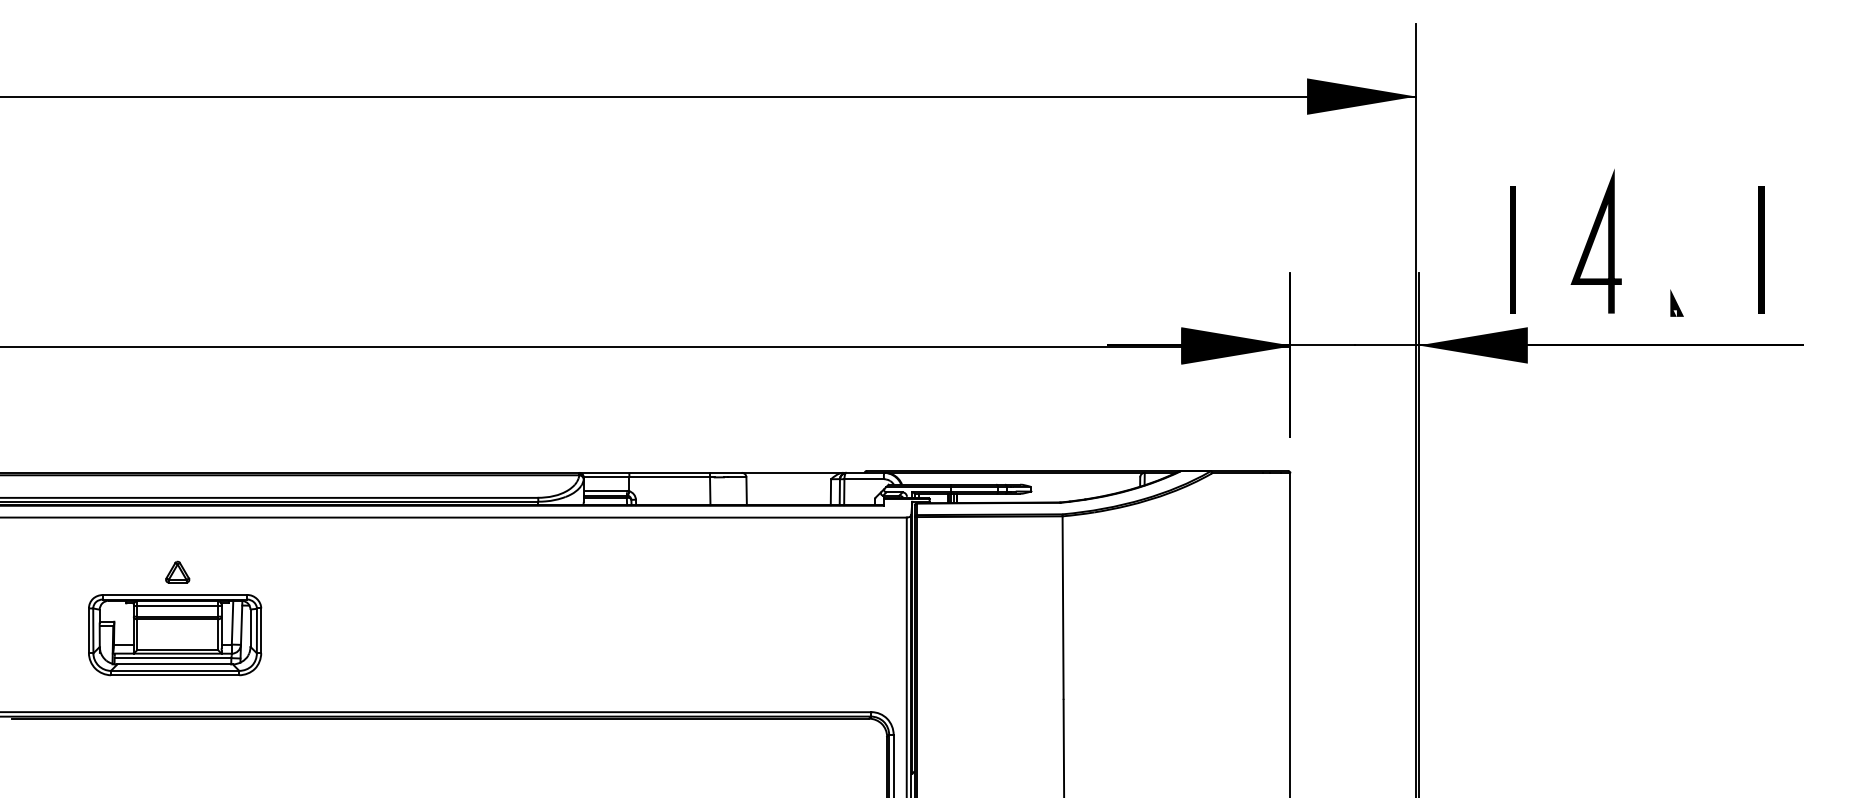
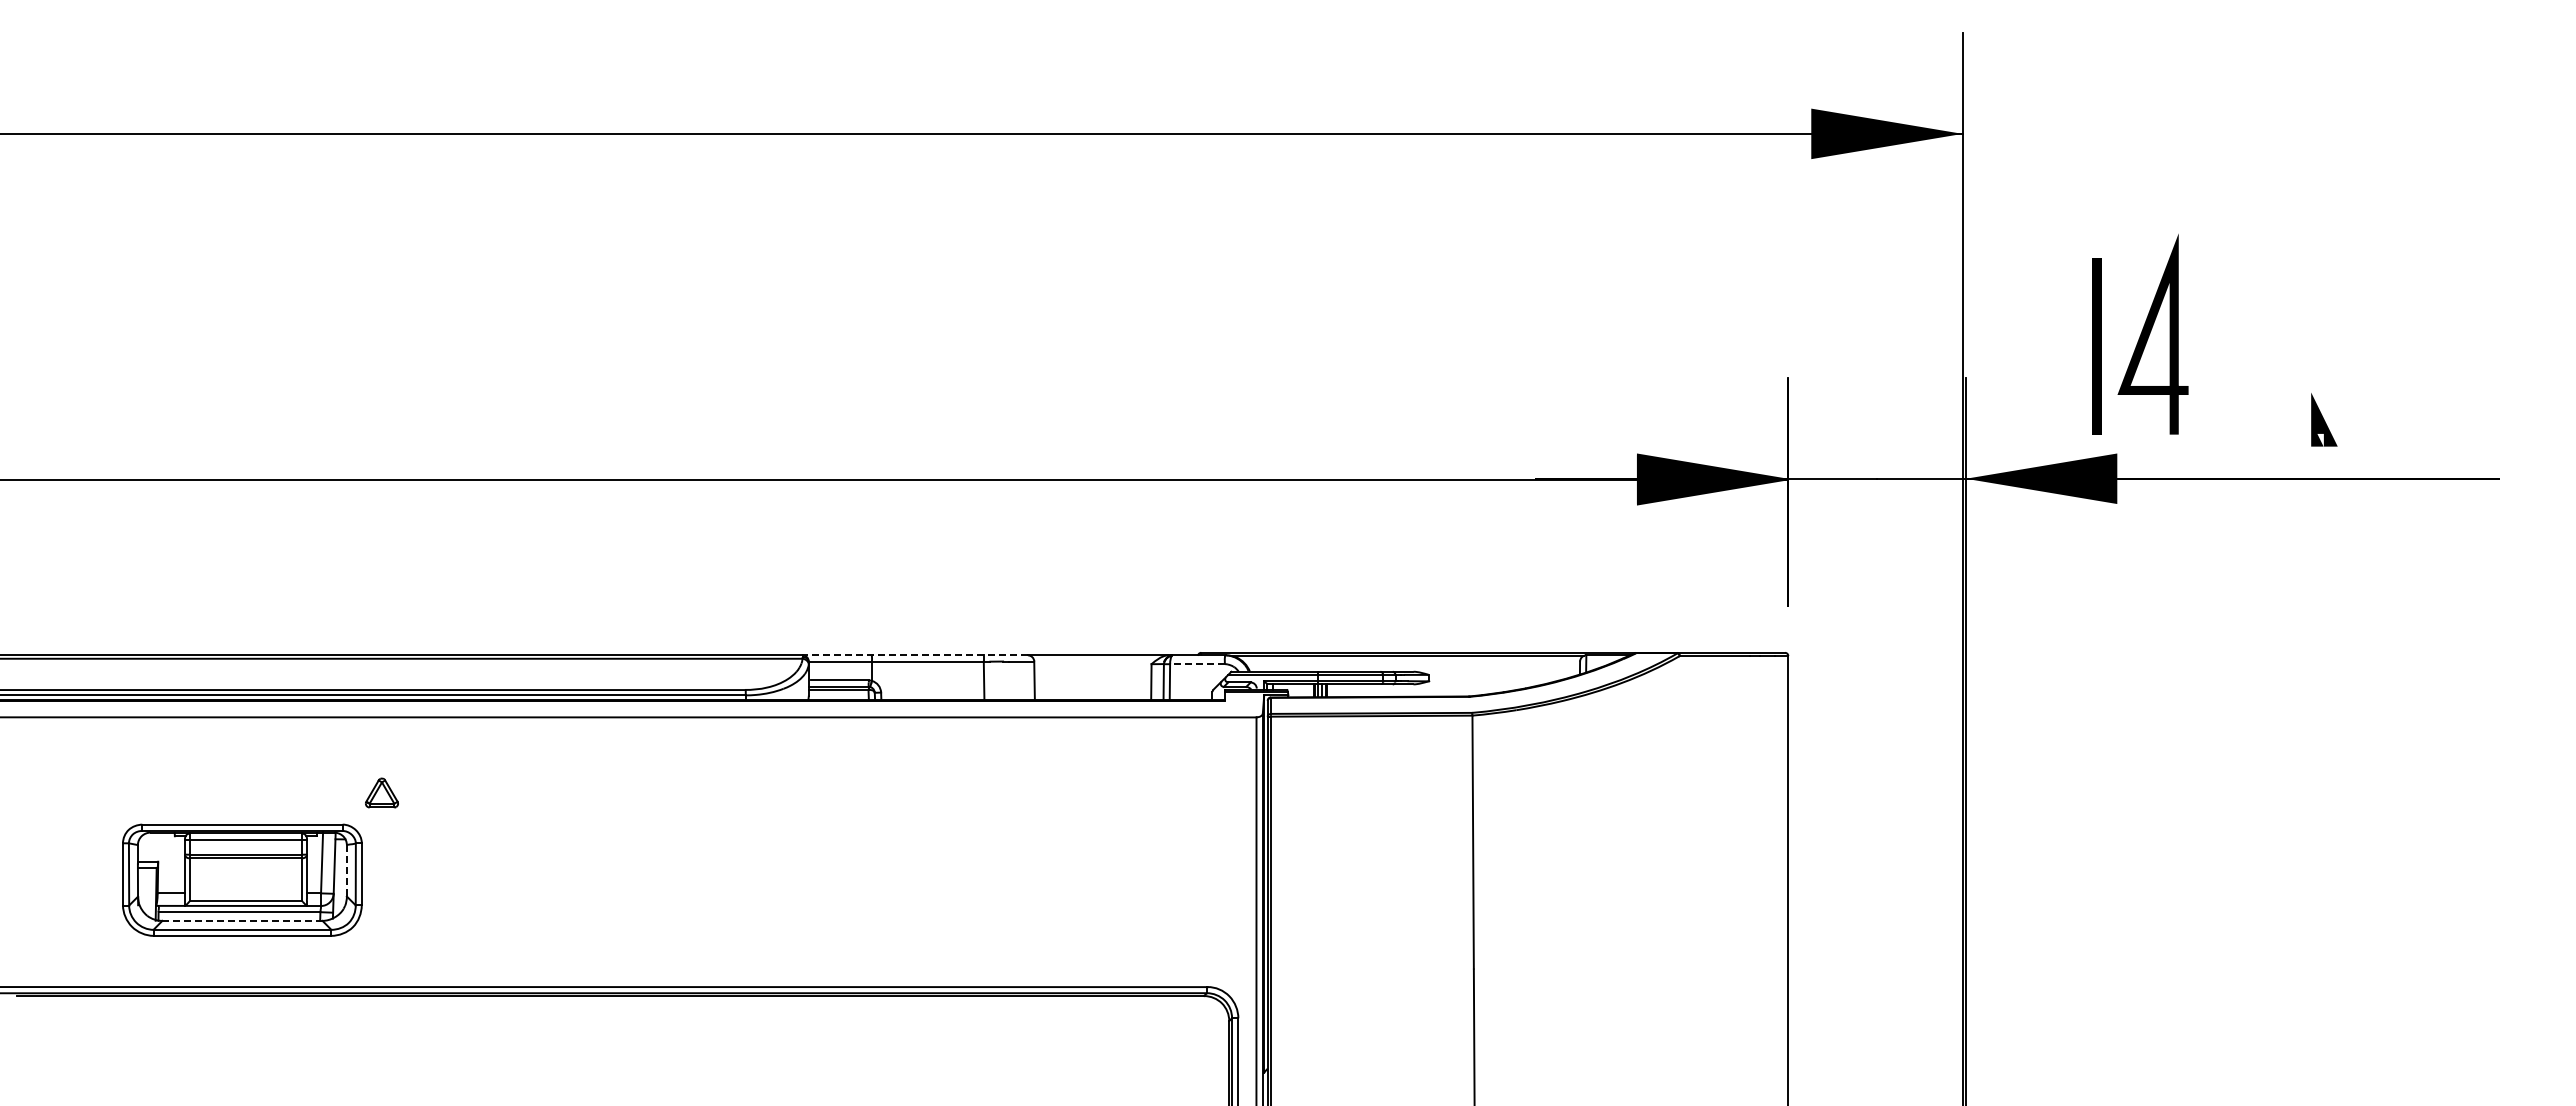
line: (1594, 240) -> (2150, 333), moved
line: (1761, 250) -> (2441, 346), removed
part: (1676, 303) -> (2323, 420), size x1.4
line: (660, 472) -> (914, 655), solid -> dashed
line: (863, 479) -> (1196, 664), solid -> dashed
part: (177, 571) -> (381, 792), moved
line: (250, 628) -> (346, 870), solid -> dashed
line: (175, 664) -> (242, 920), solid -> dashed

